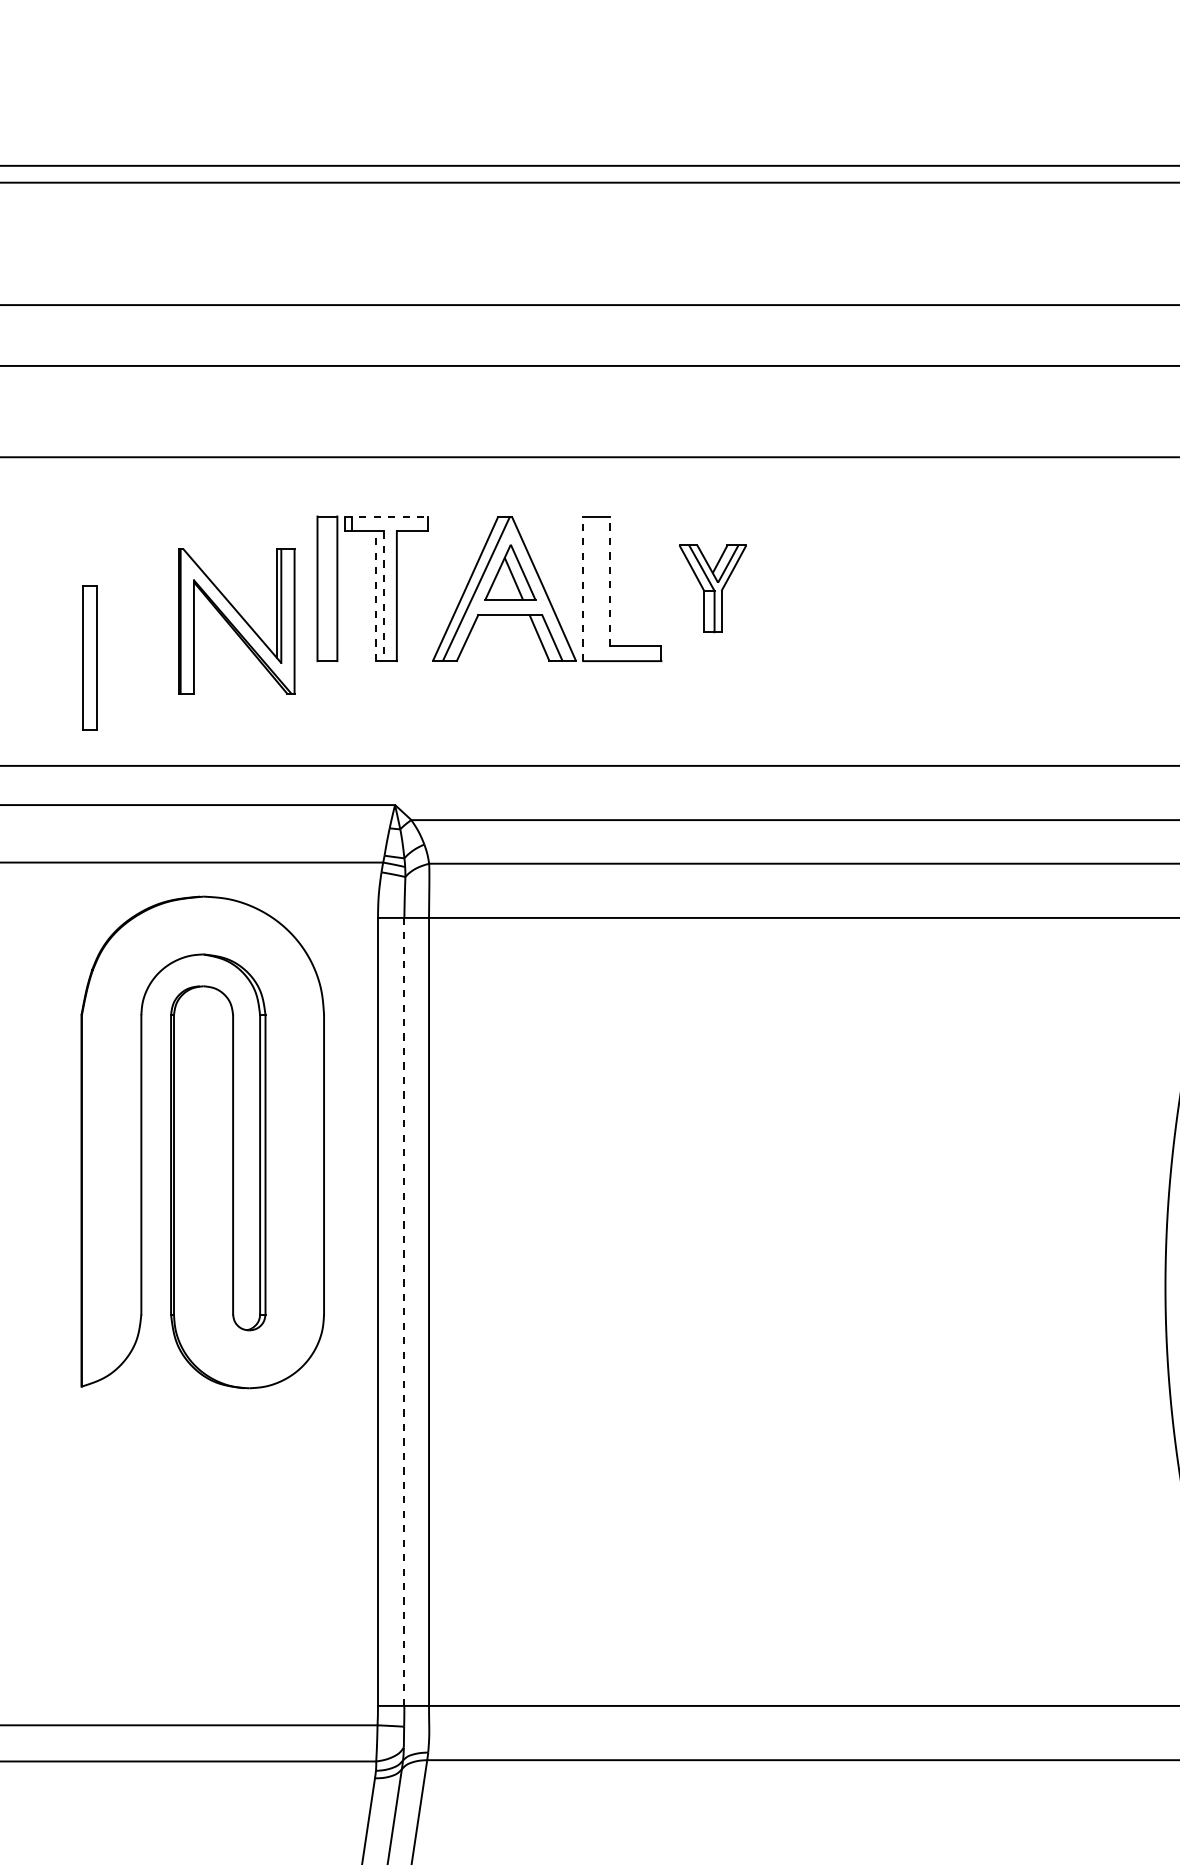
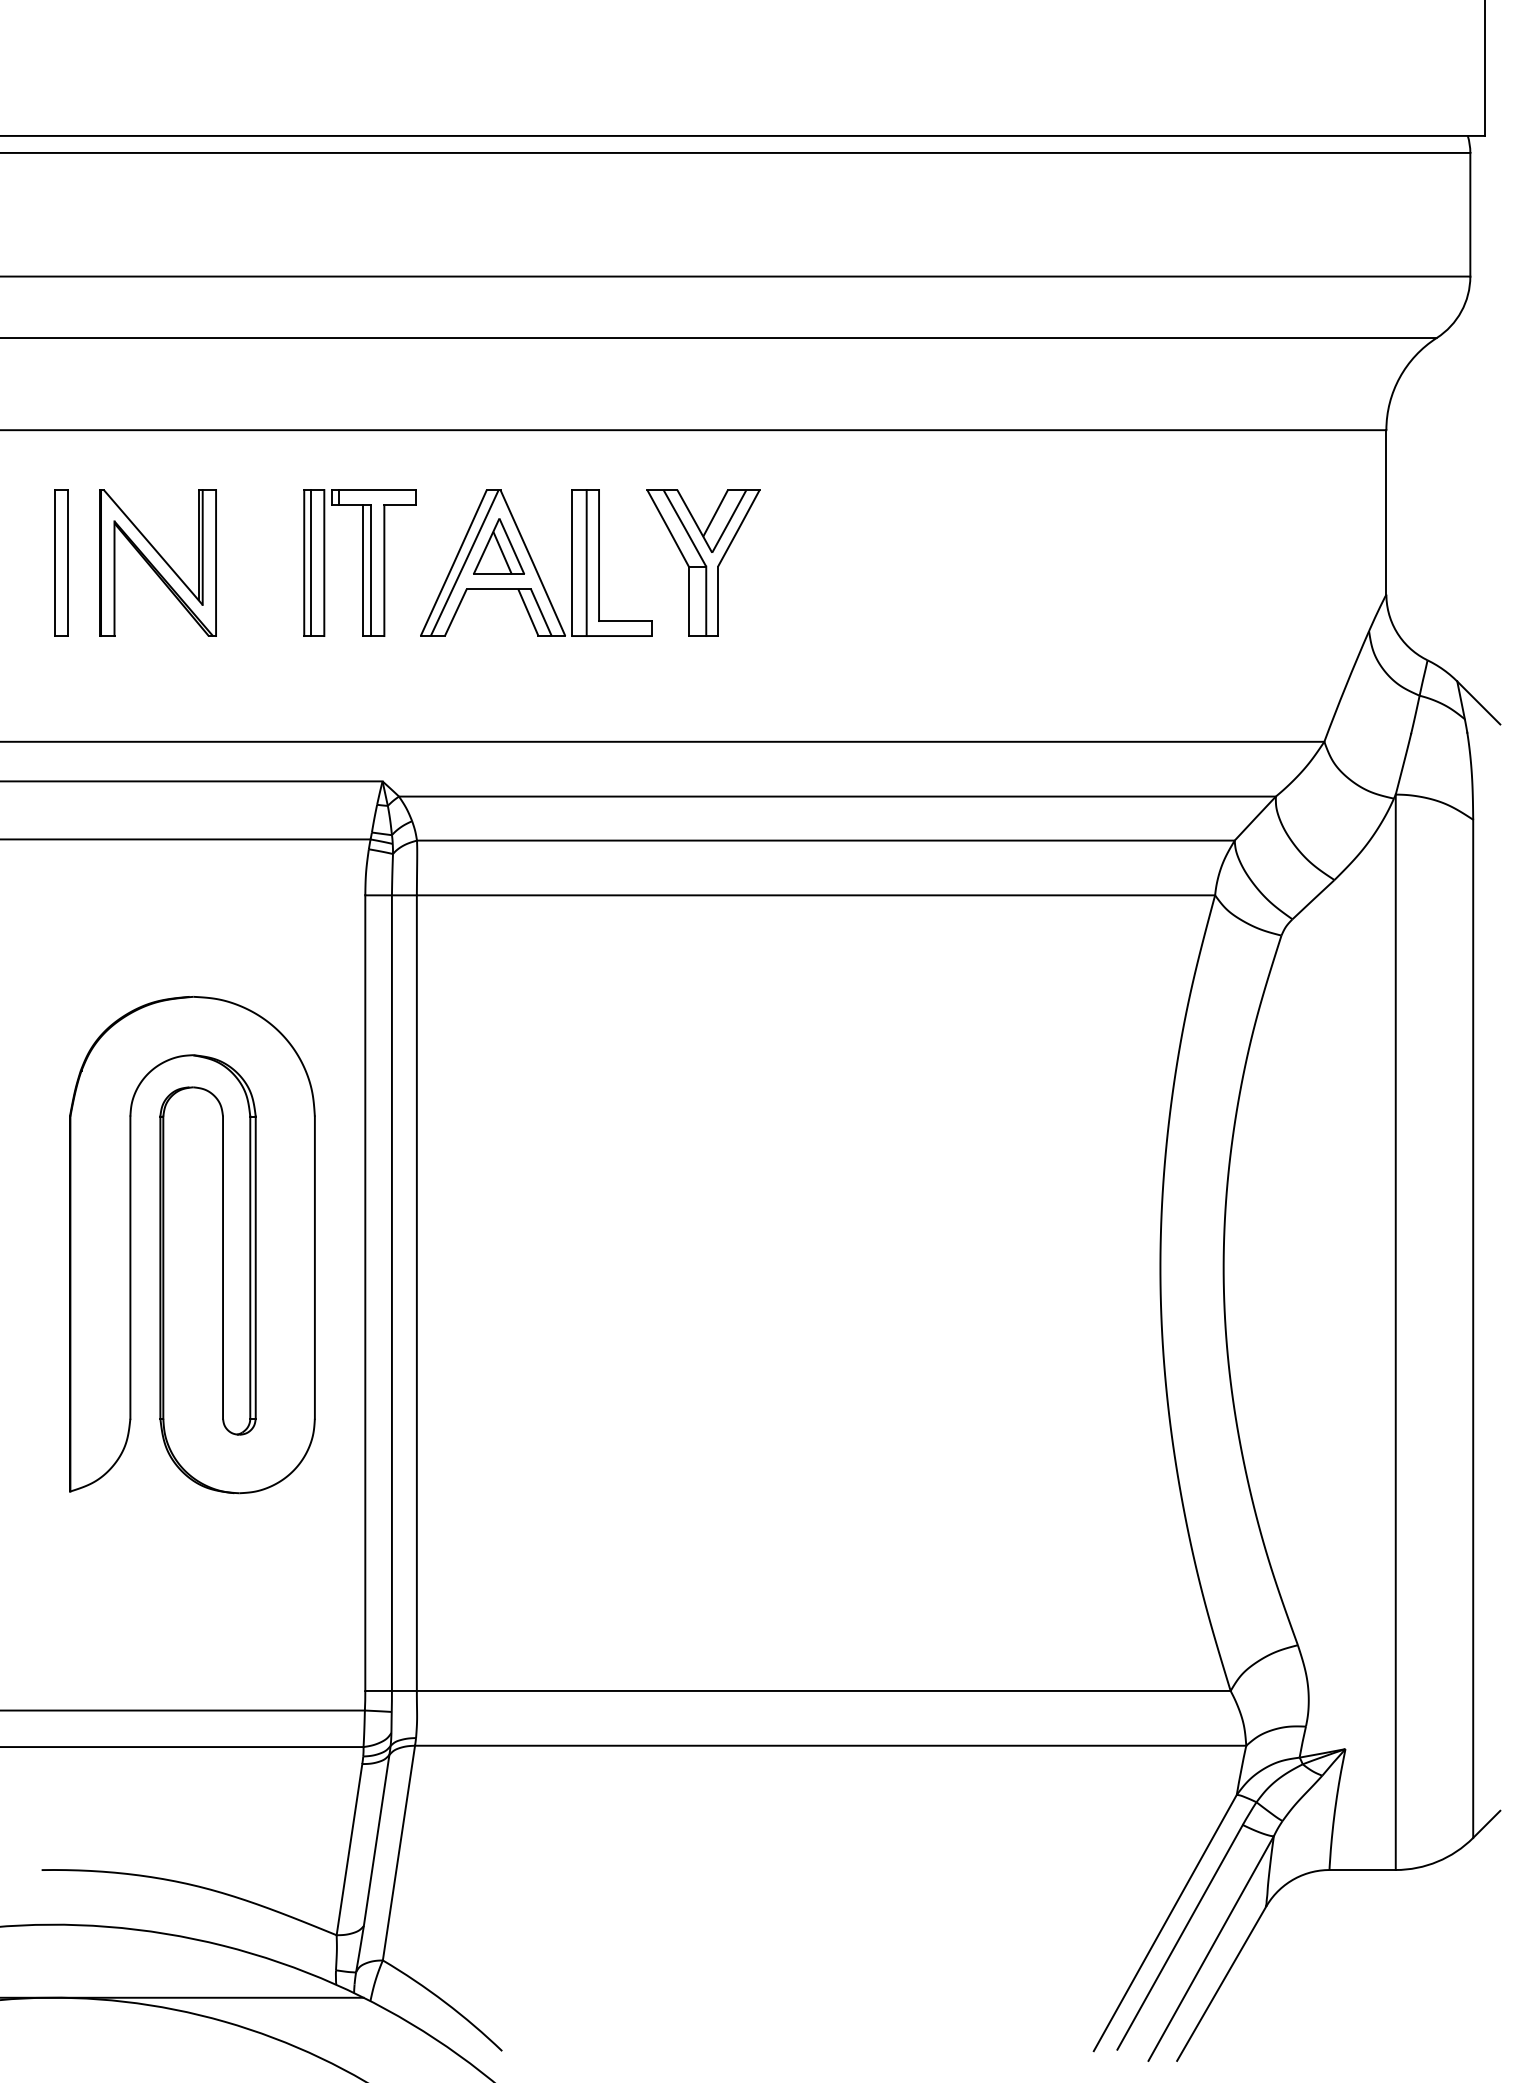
line: (387, 516) -> (374, 490), dashed -> solid
line: (609, 581) -> (599, 555), dashed -> solid
line: (583, 588) -> (572, 562), dashed -> solid
part: (712, 588) -> (703, 562), size x1.67
line: (324, 589) -> (311, 563), added
line: (597, 589) -> (586, 563), added
line: (375, 596) -> (362, 570), dashed -> solid
line: (384, 596) -> (371, 570), dashed -> solid
part: (236, 620) -> (157, 562), moved
part: (89, 657) -> (61, 562), moved
part: (202, 1142) -> (192, 1245), moved
line: (403, 1312) -> (391, 1293), dashed -> solid

